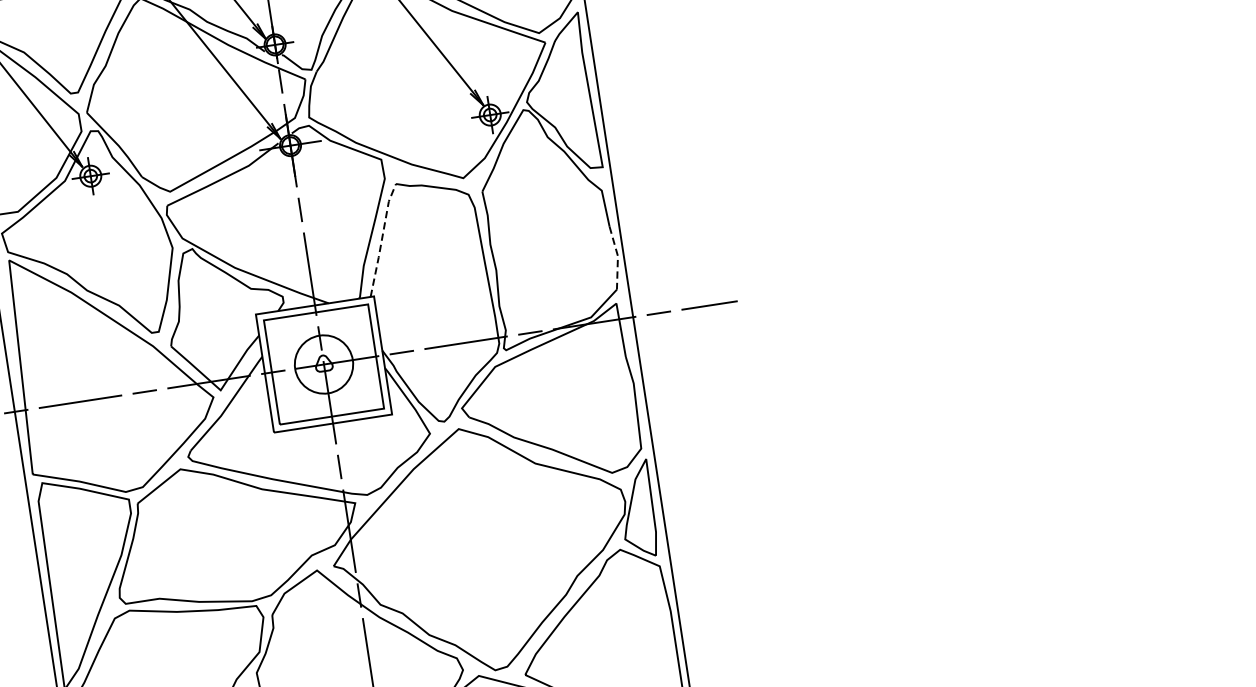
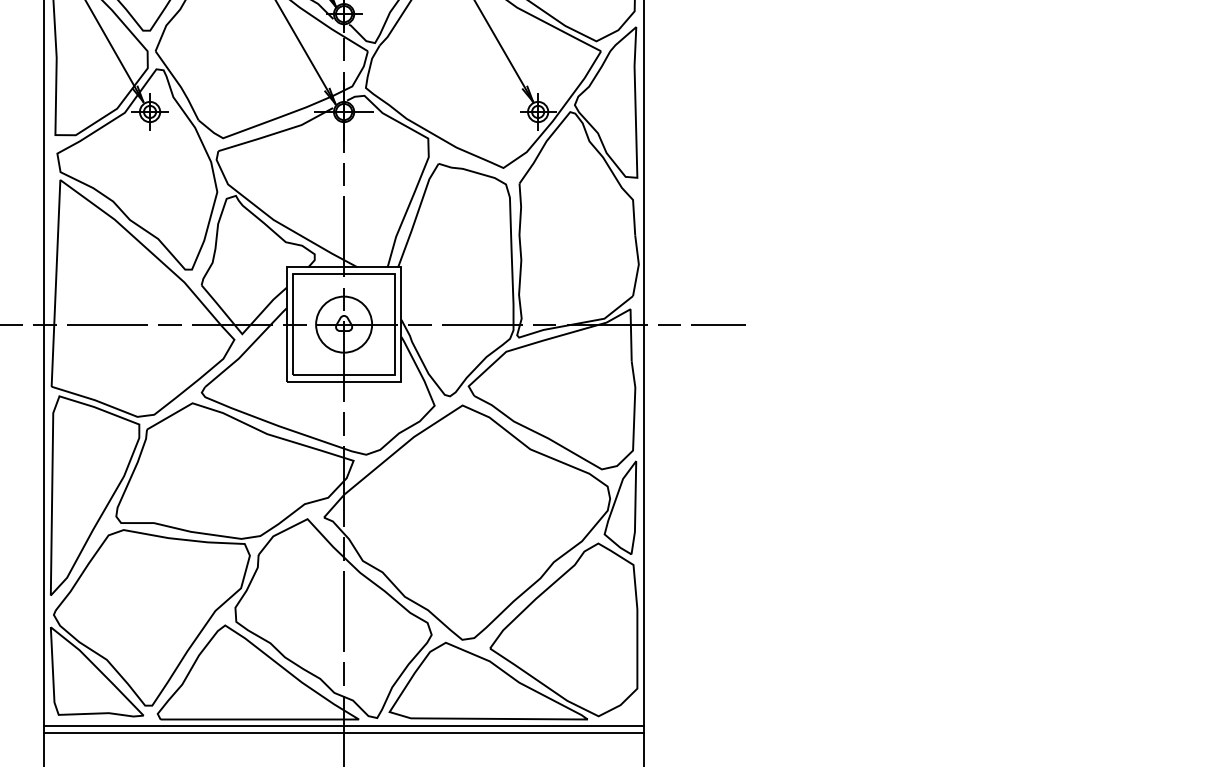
line: (382, 238) -> (417, 213), dashed -> solid
line: (617, 257) -> (638, 265), dashed -> solid

